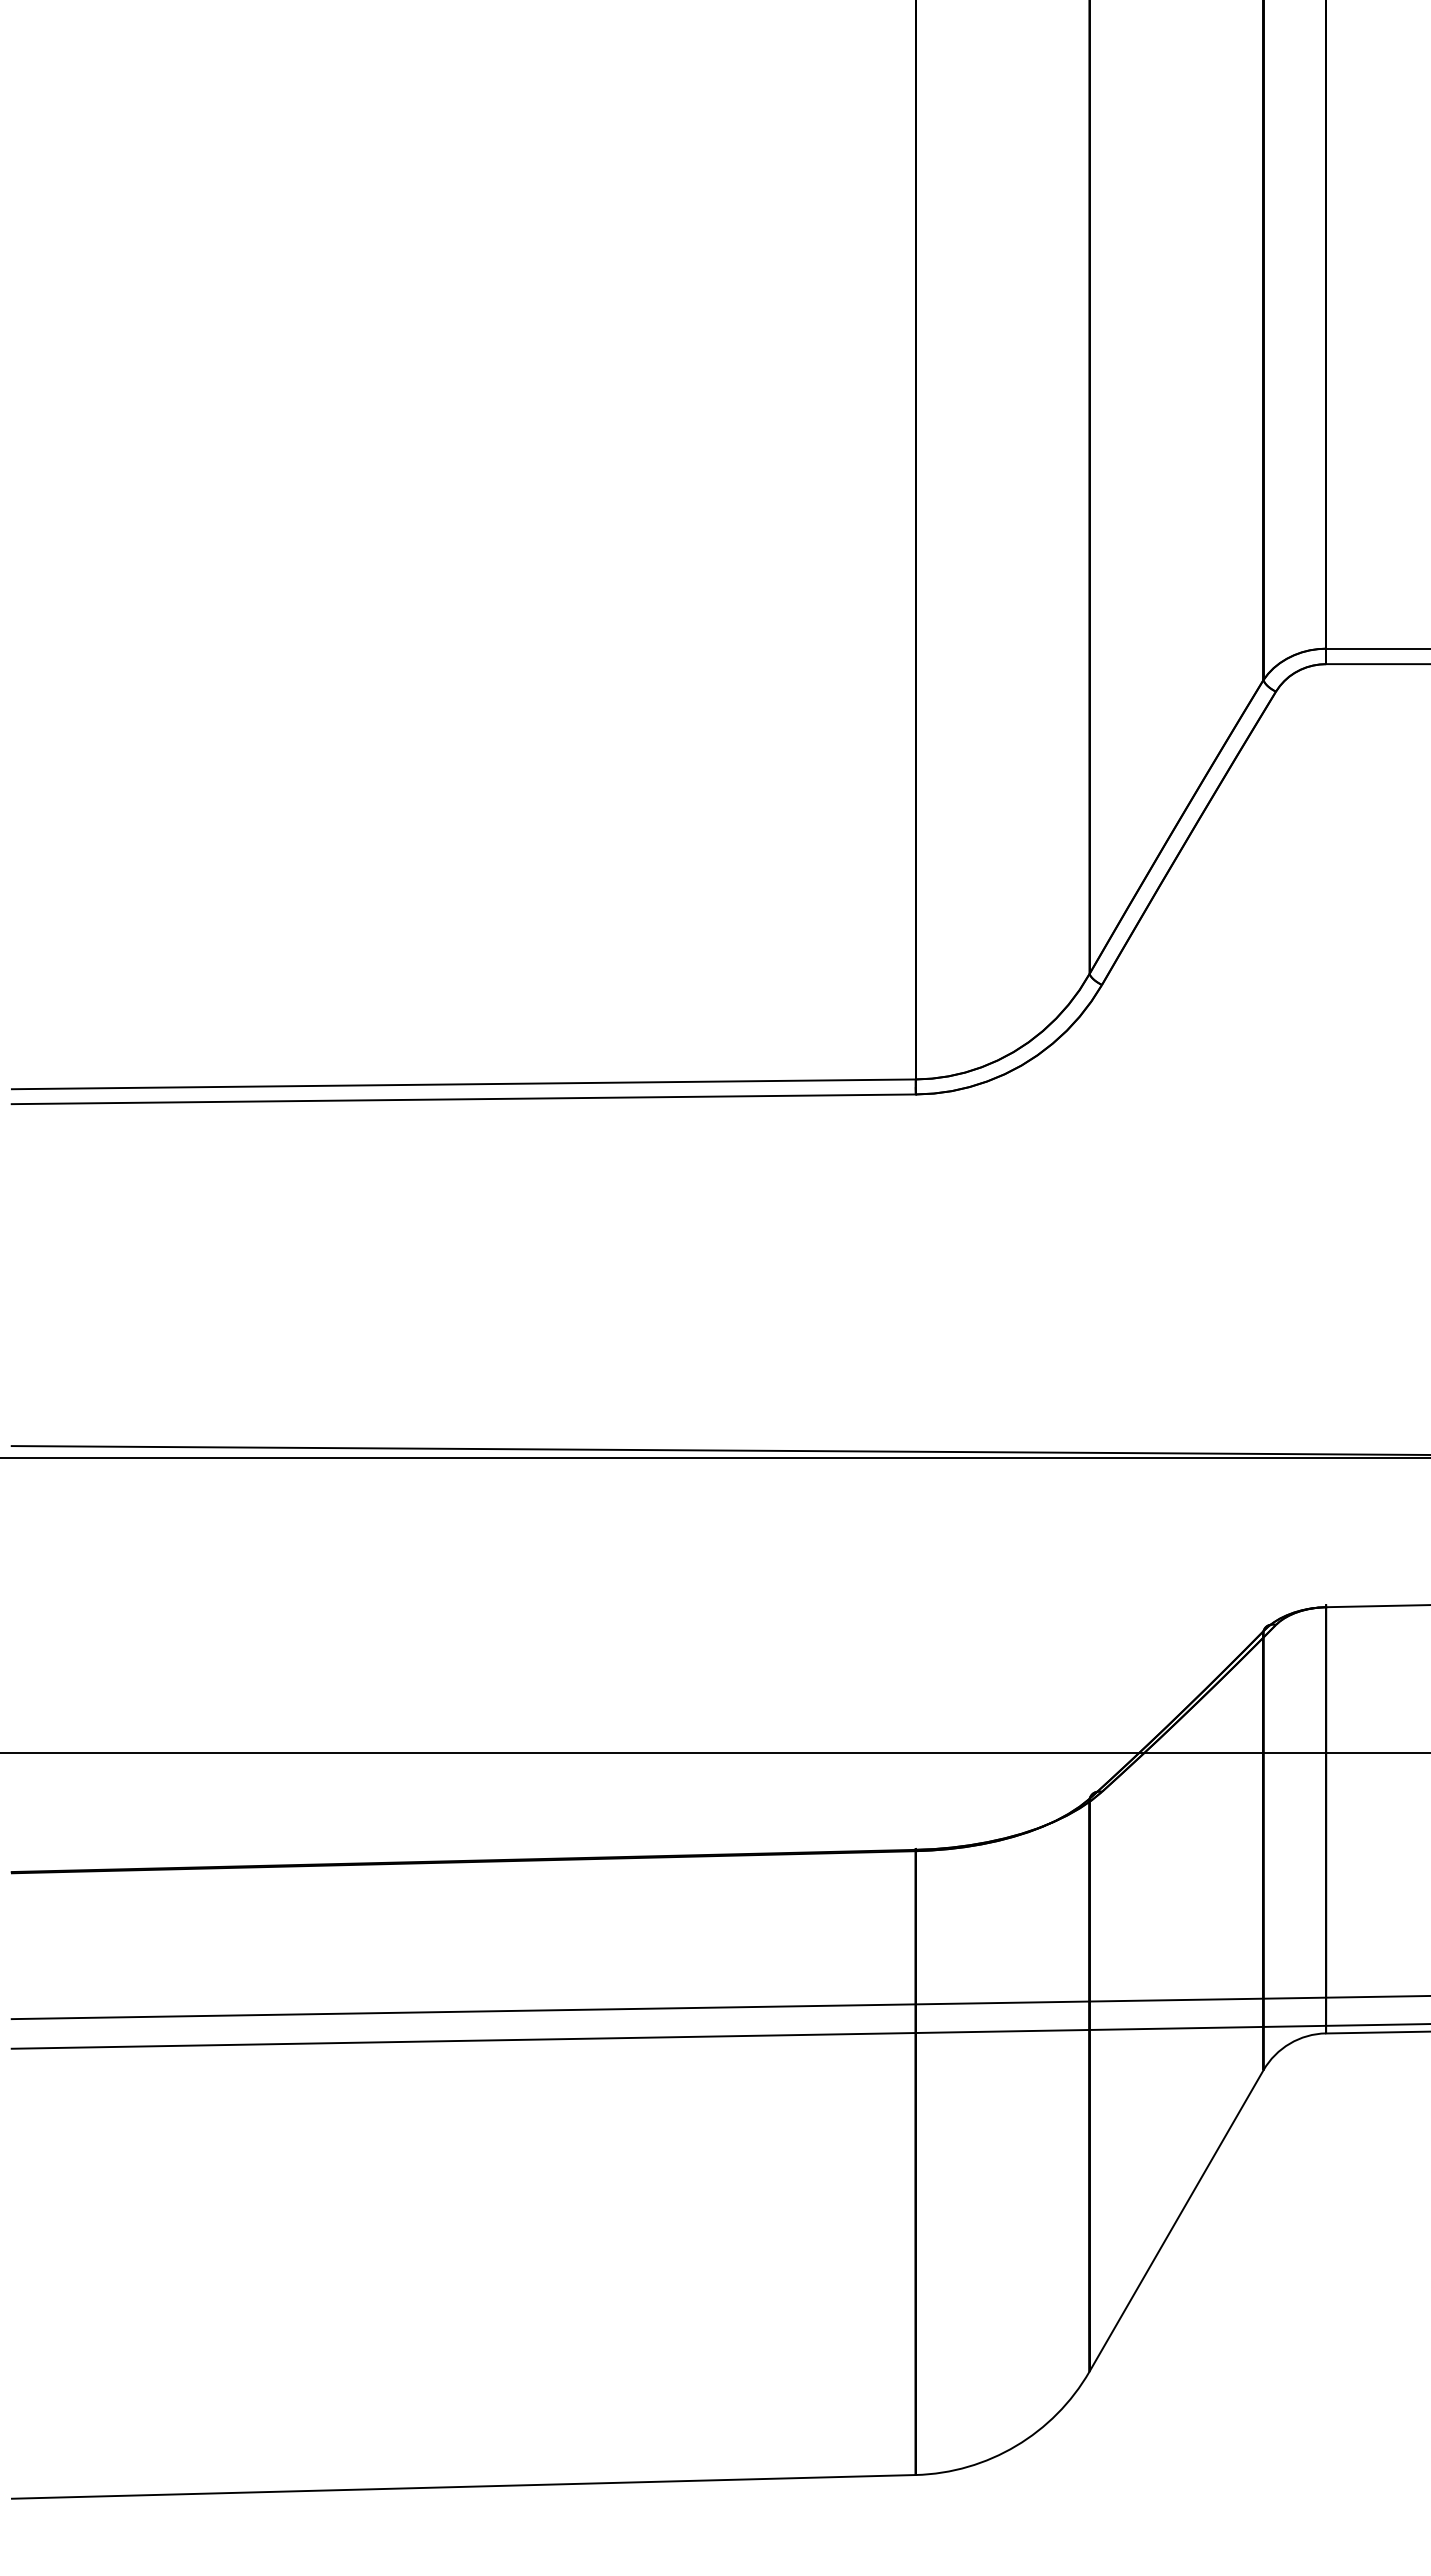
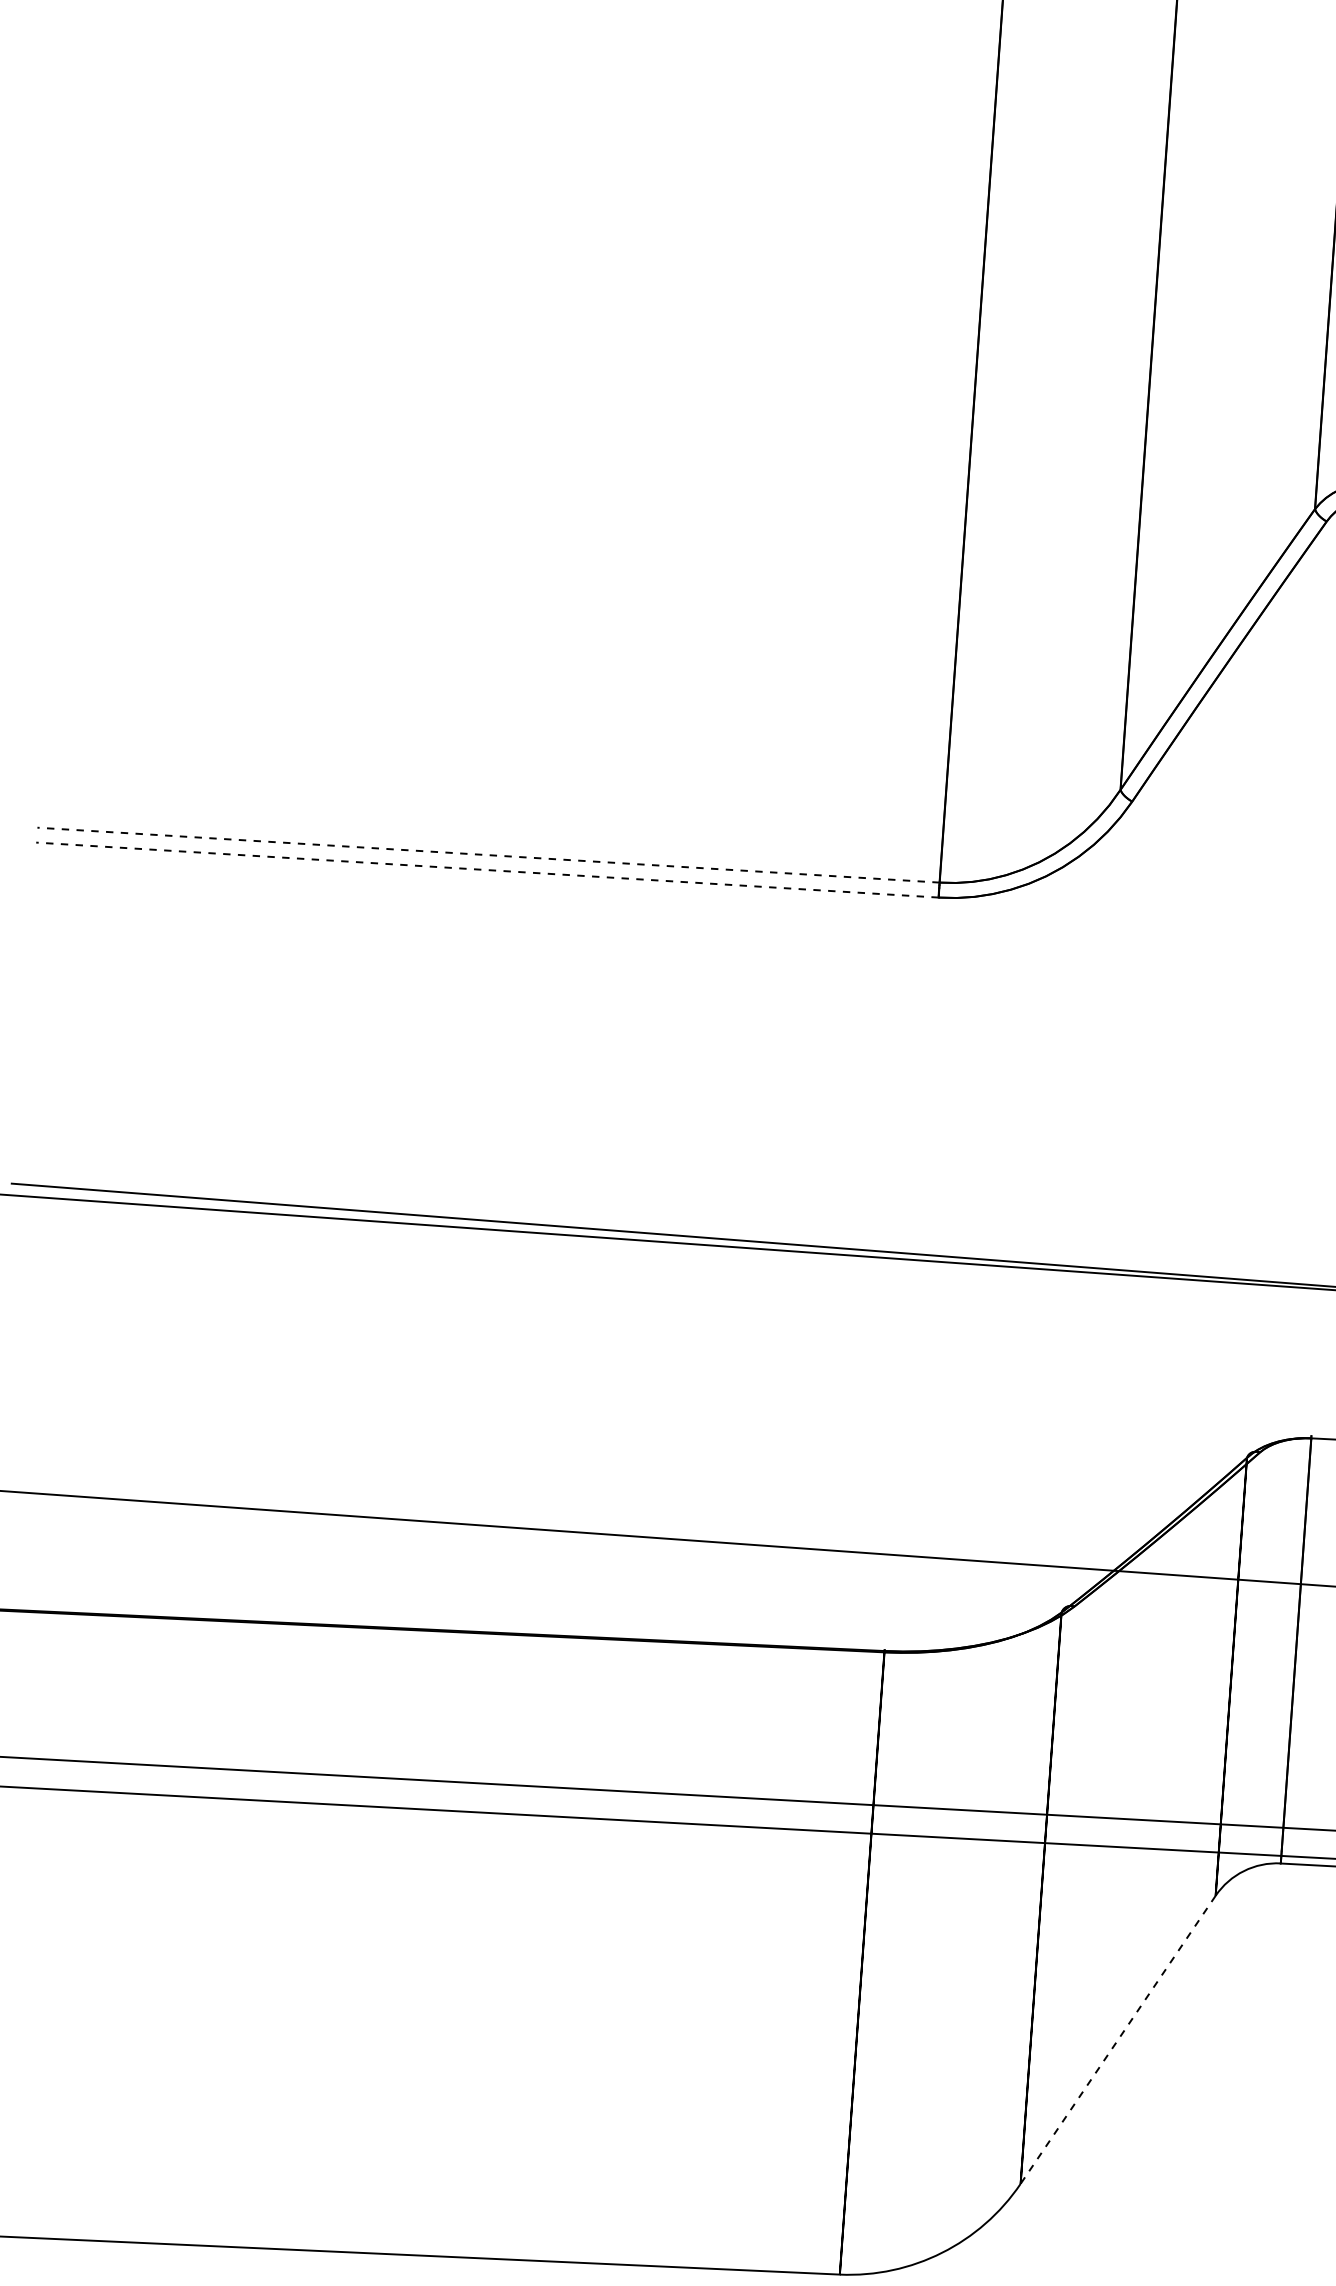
line: (463, 1084) -> (488, 855), solid -> dashed
line: (463, 1099) -> (487, 870), solid -> dashed
line: (1176, 2220) -> (1118, 2039), solid -> dashed

